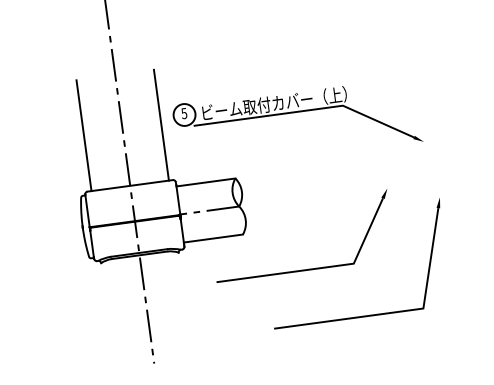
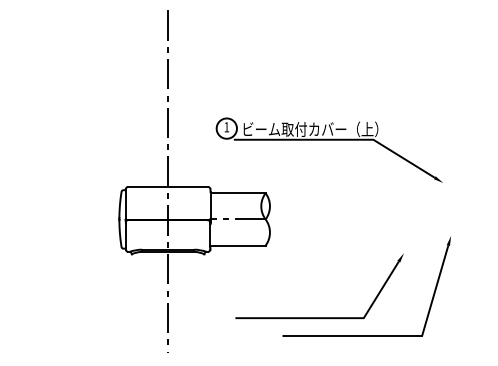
text: (184, 113) -> (226, 127), 5 -> 1
line: (161, 124) -> (204, 134), removed
line: (83, 135) -> (131, 134), removed
part: (306, 269) -> (319, 317), moved

